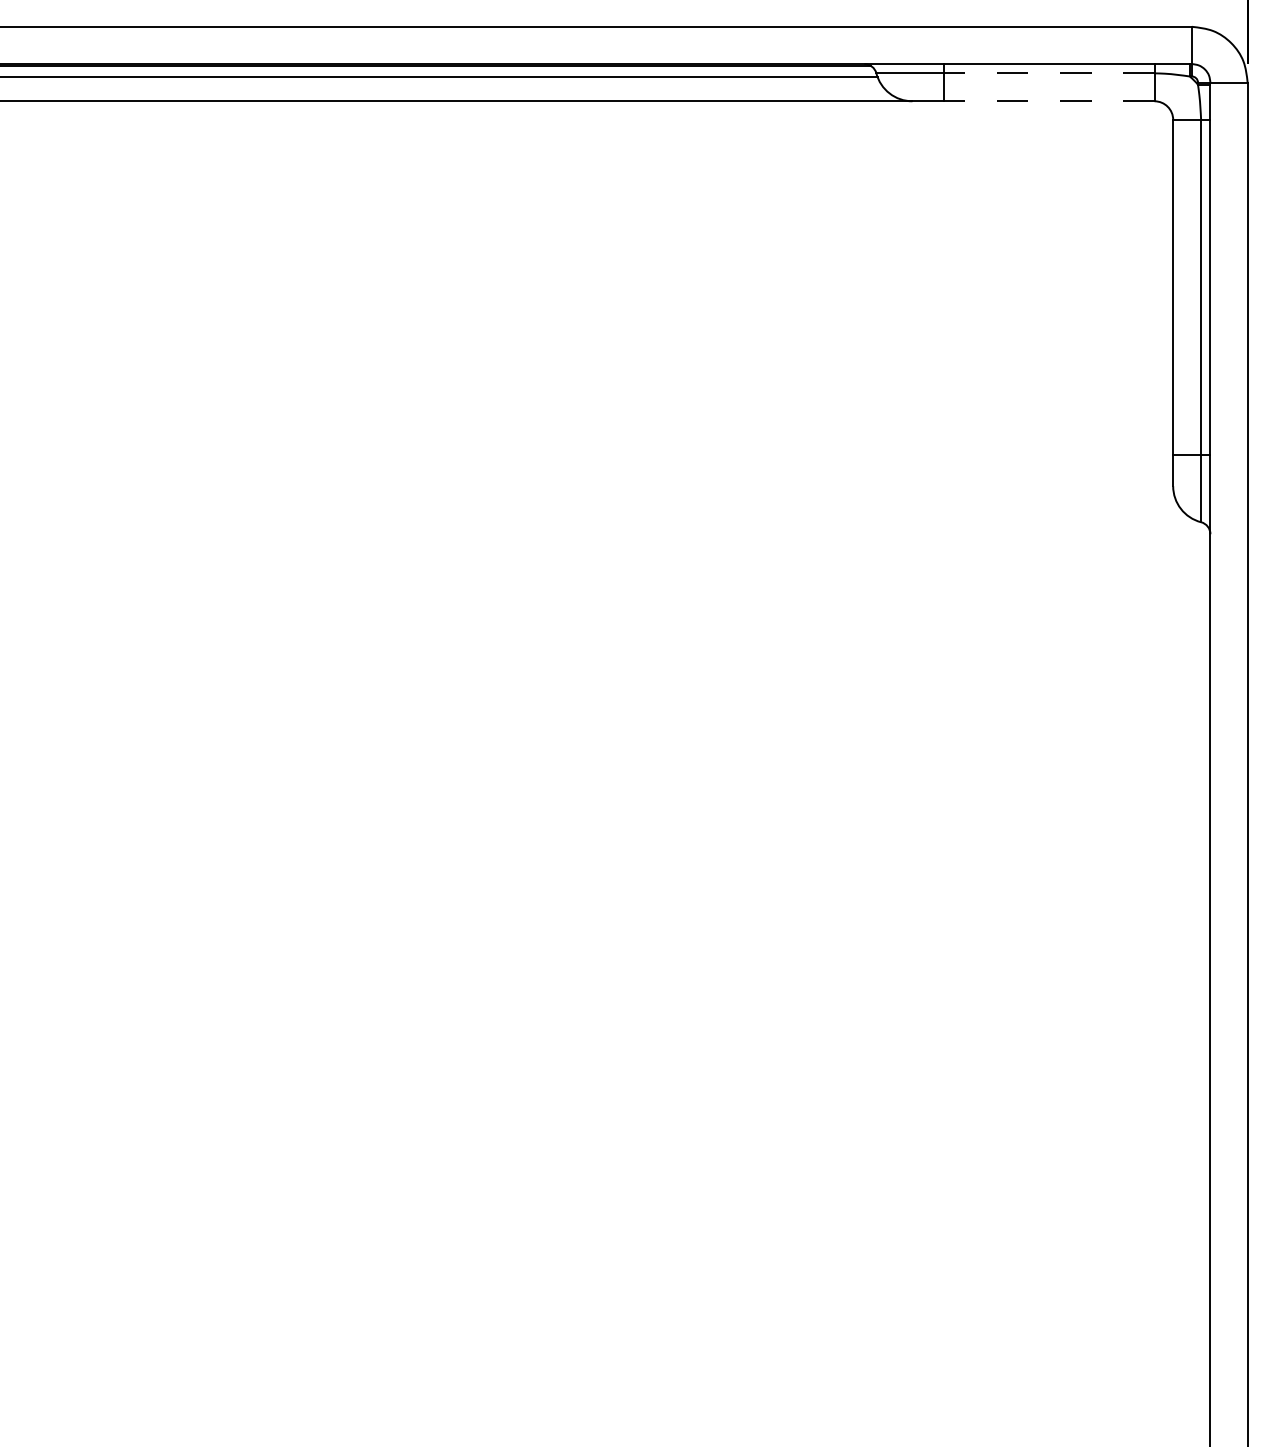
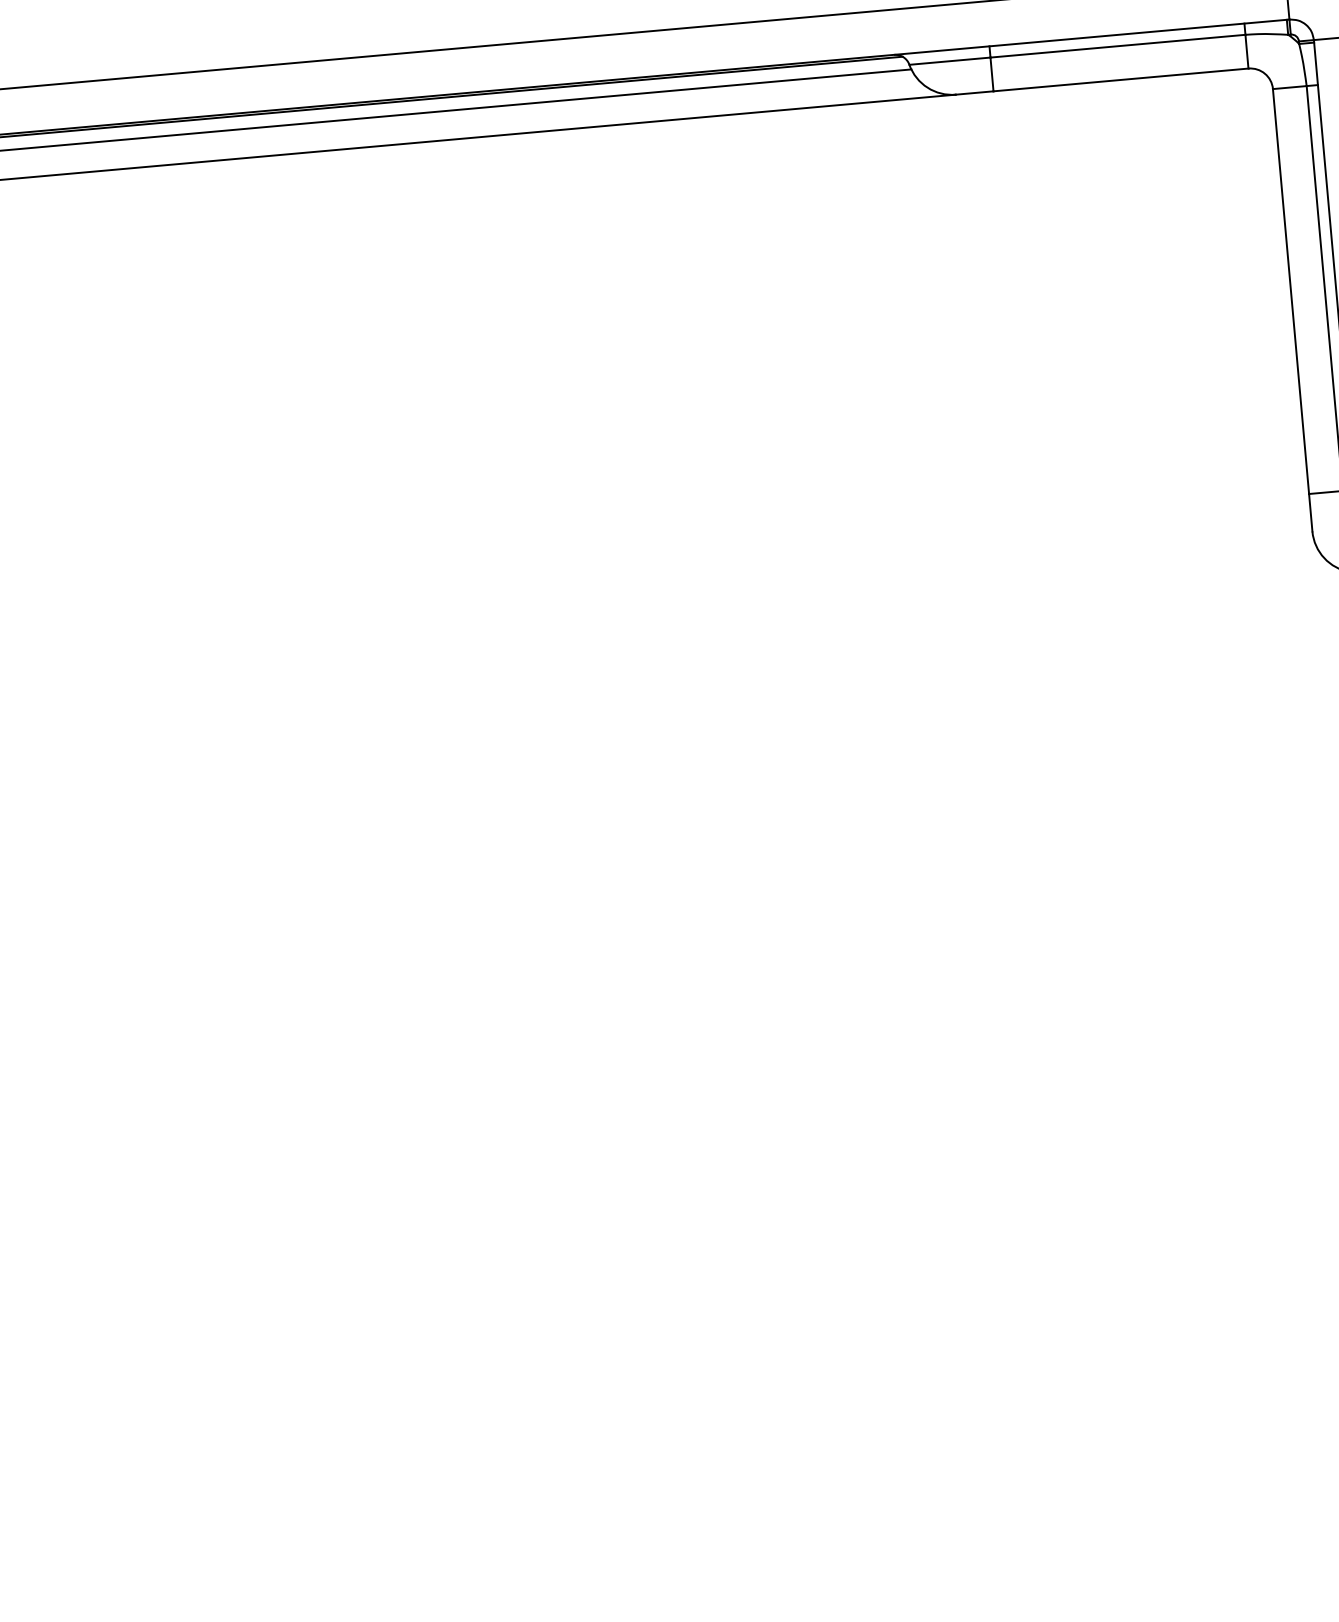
line: (1049, 73) -> (1118, 46), dashed -> solid
line: (1049, 101) -> (1121, 80), dashed -> solid

